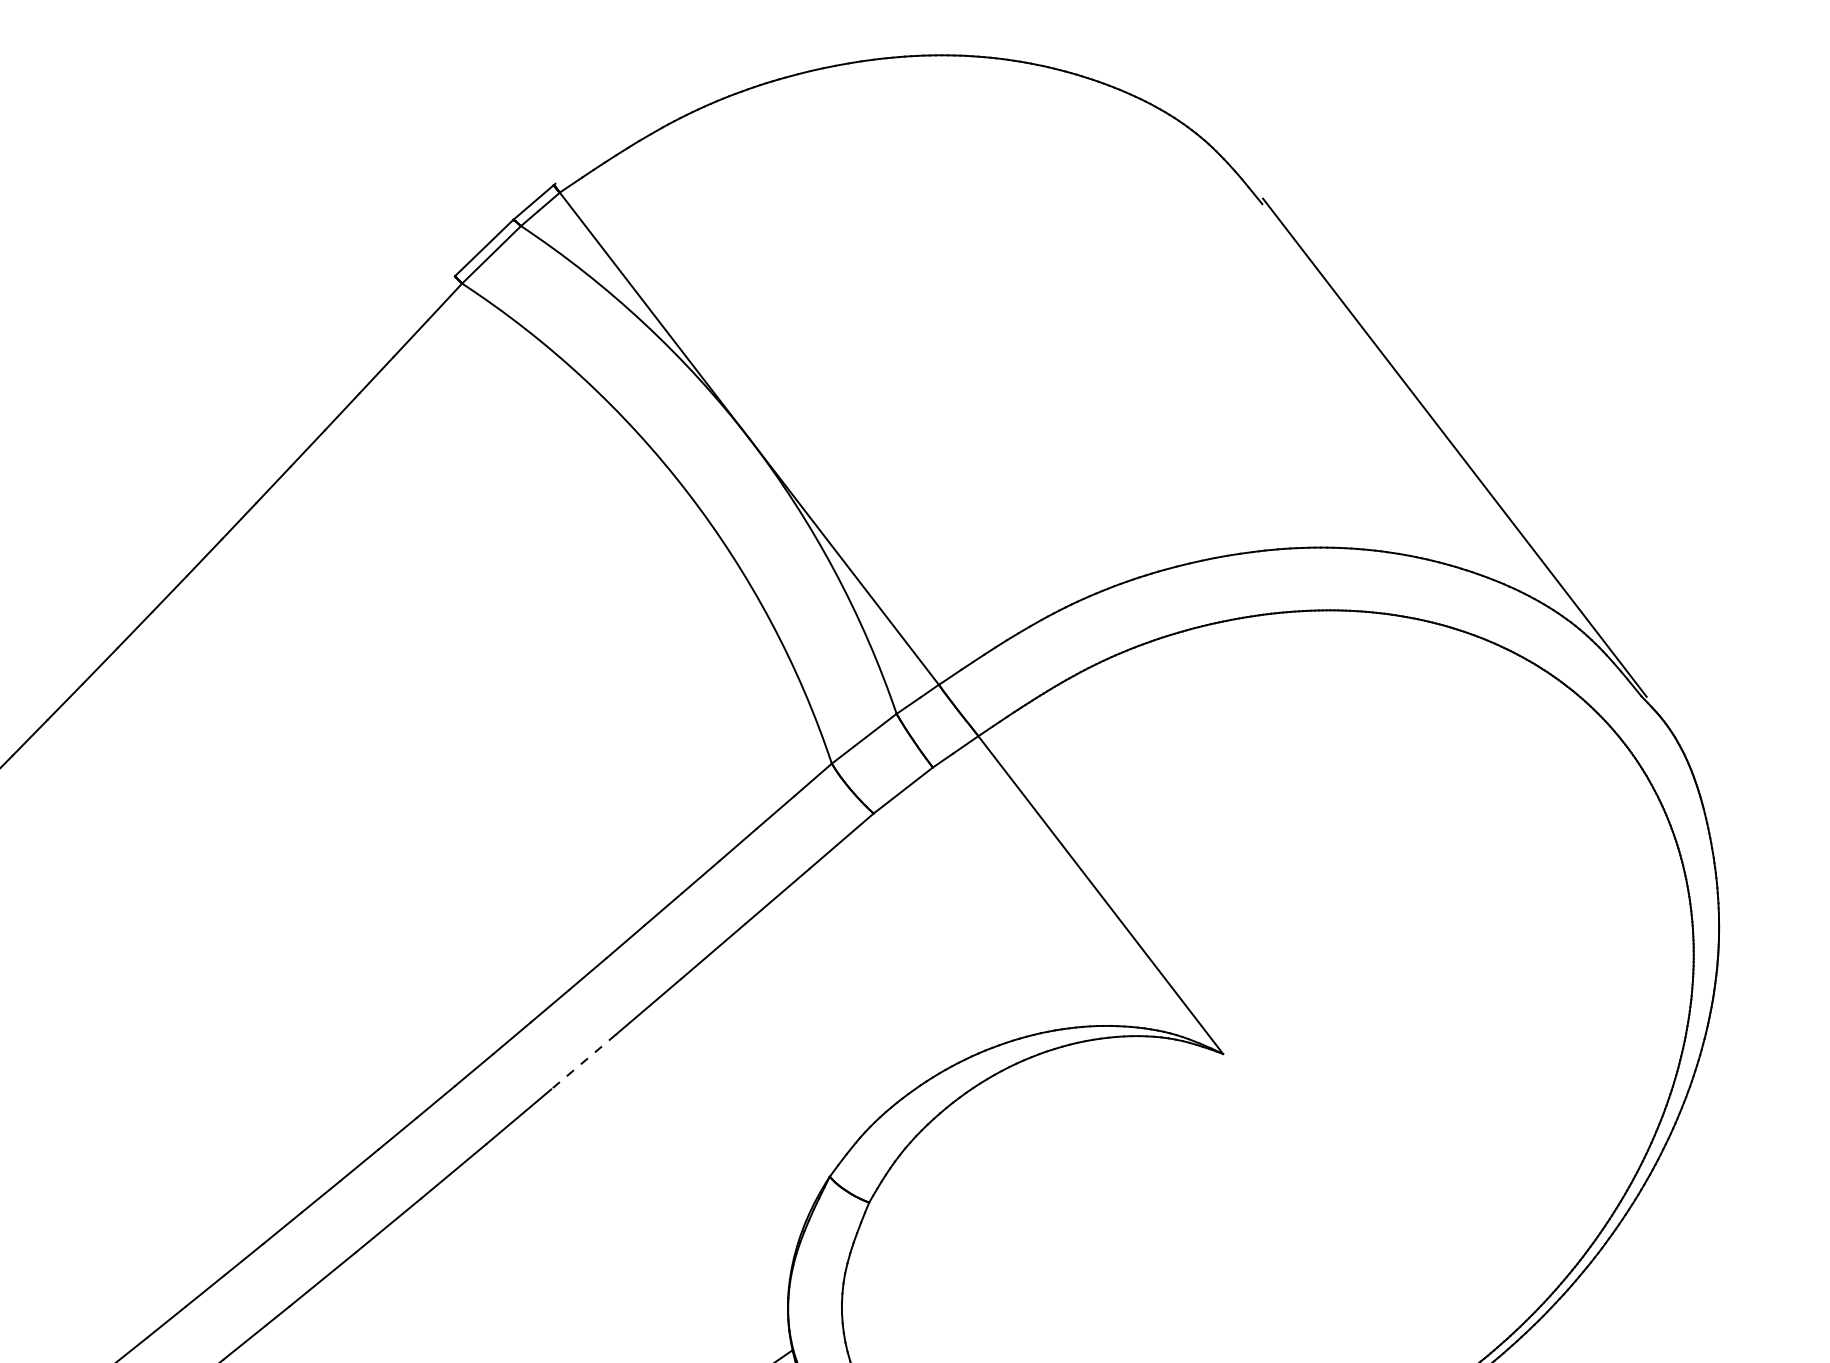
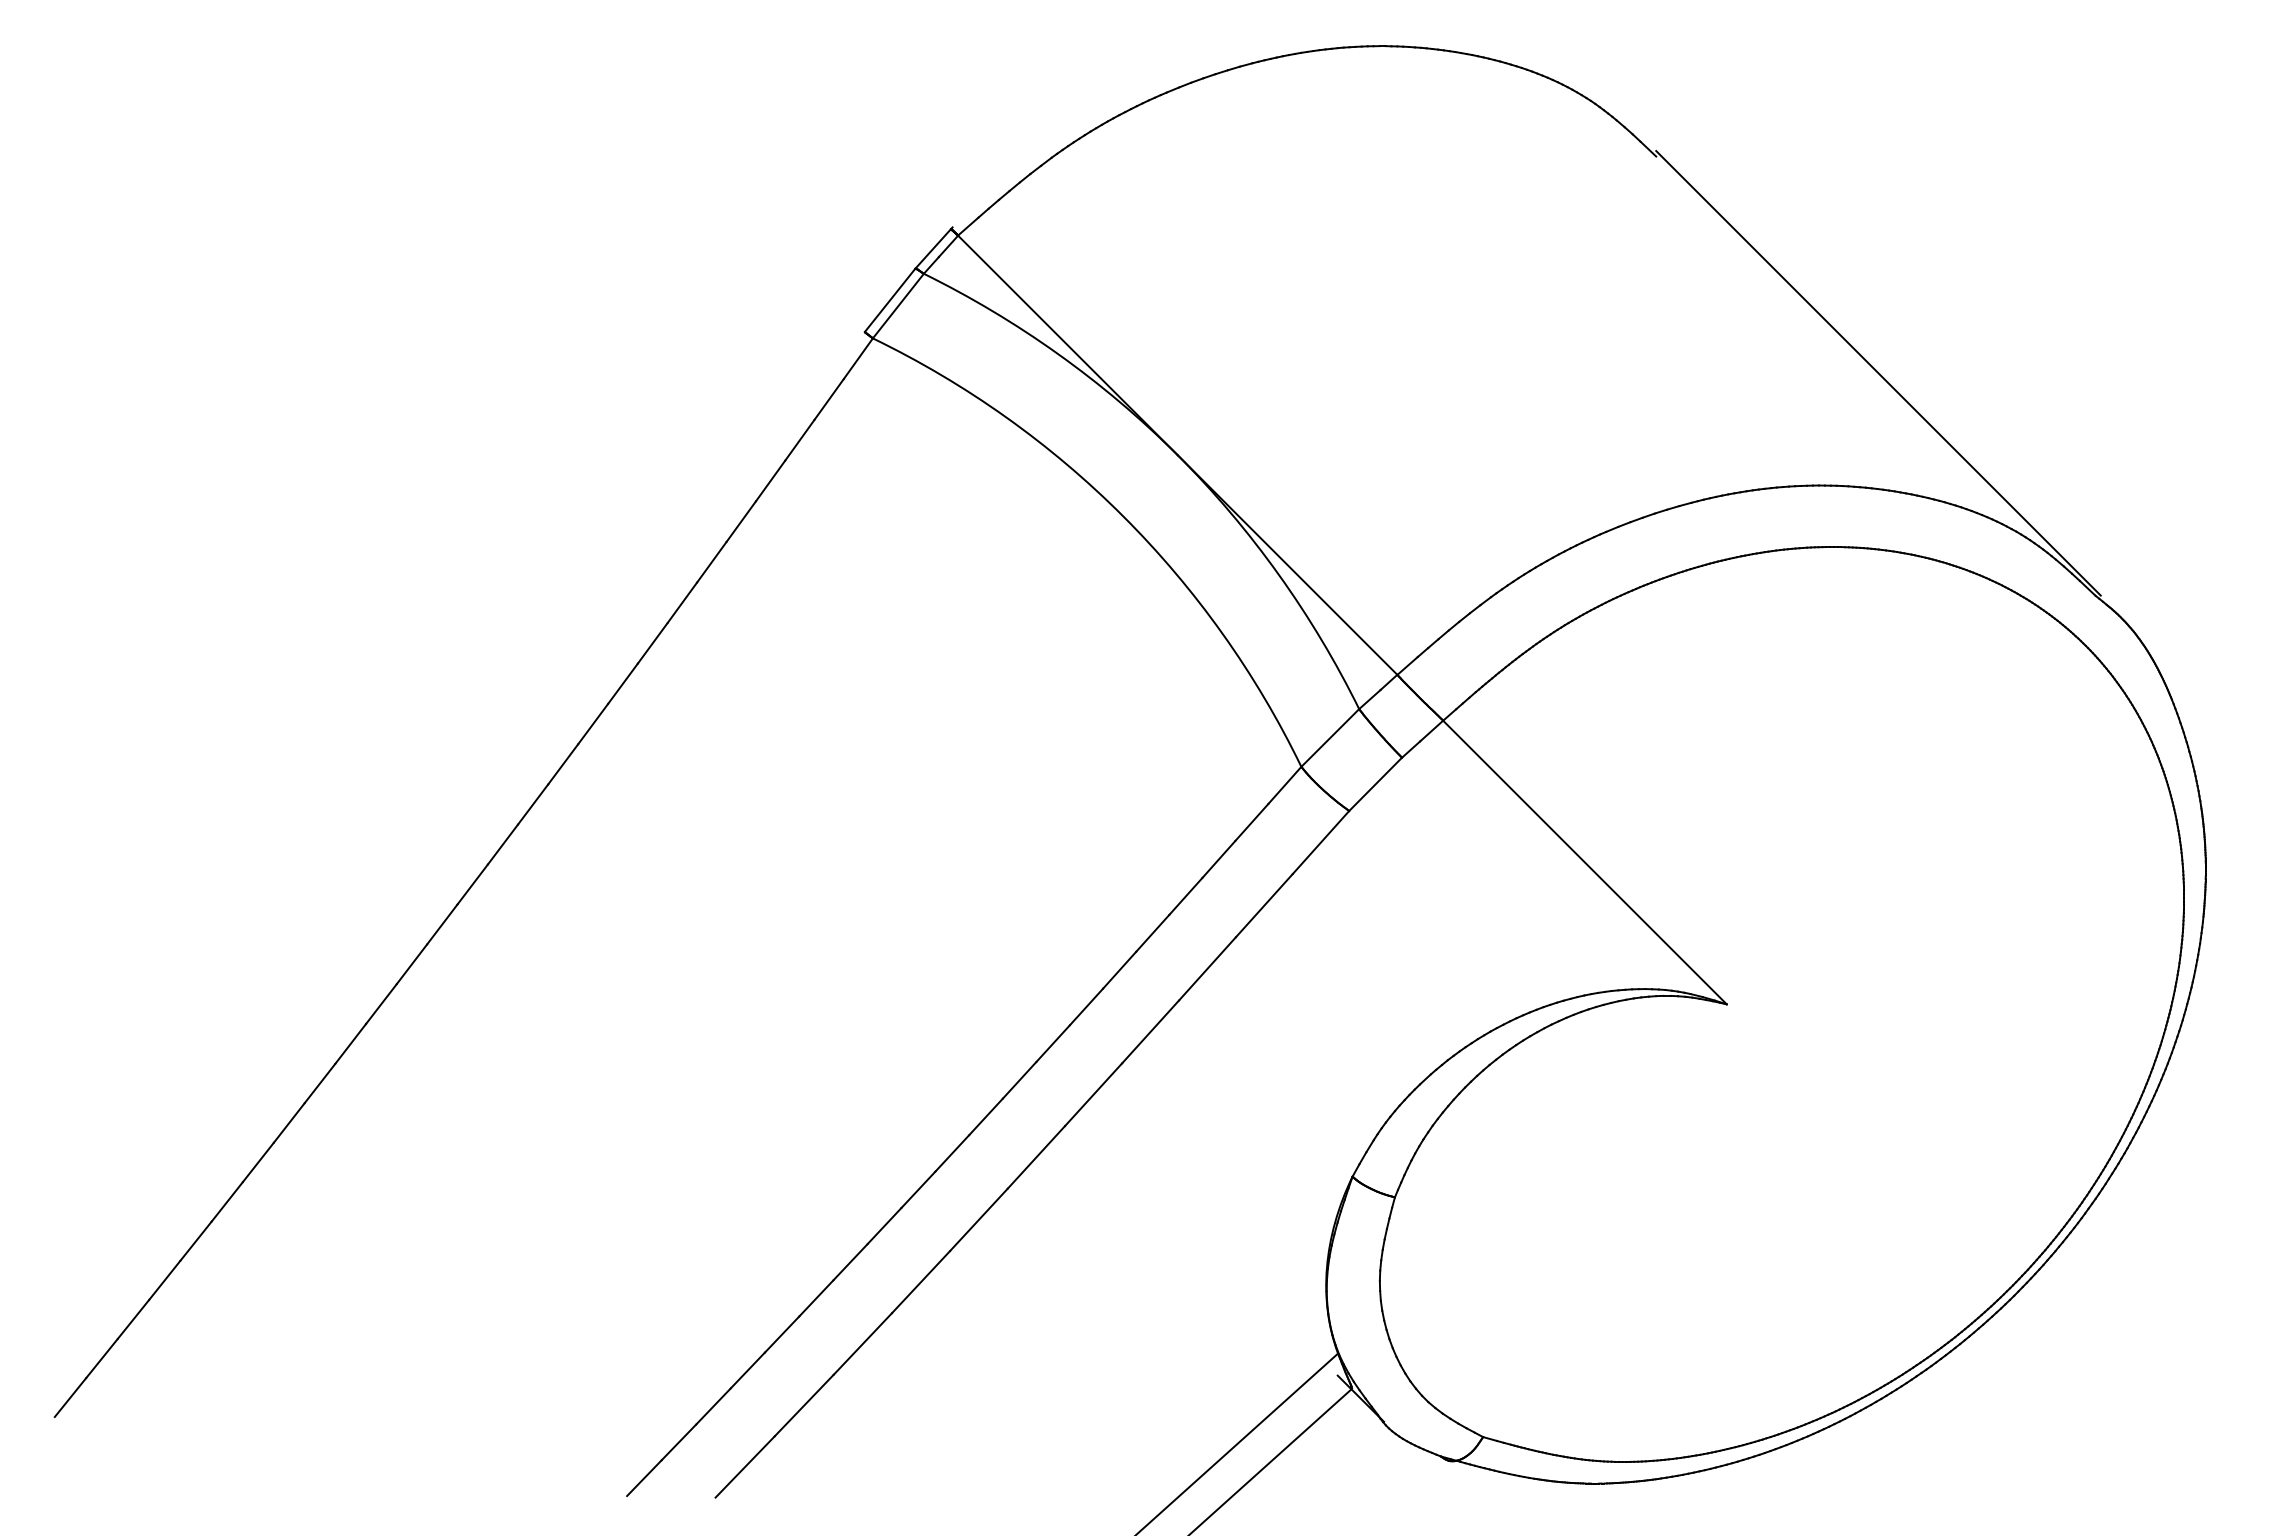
line: (583, 1062) -> (1093, 1095), dashed -> solid

